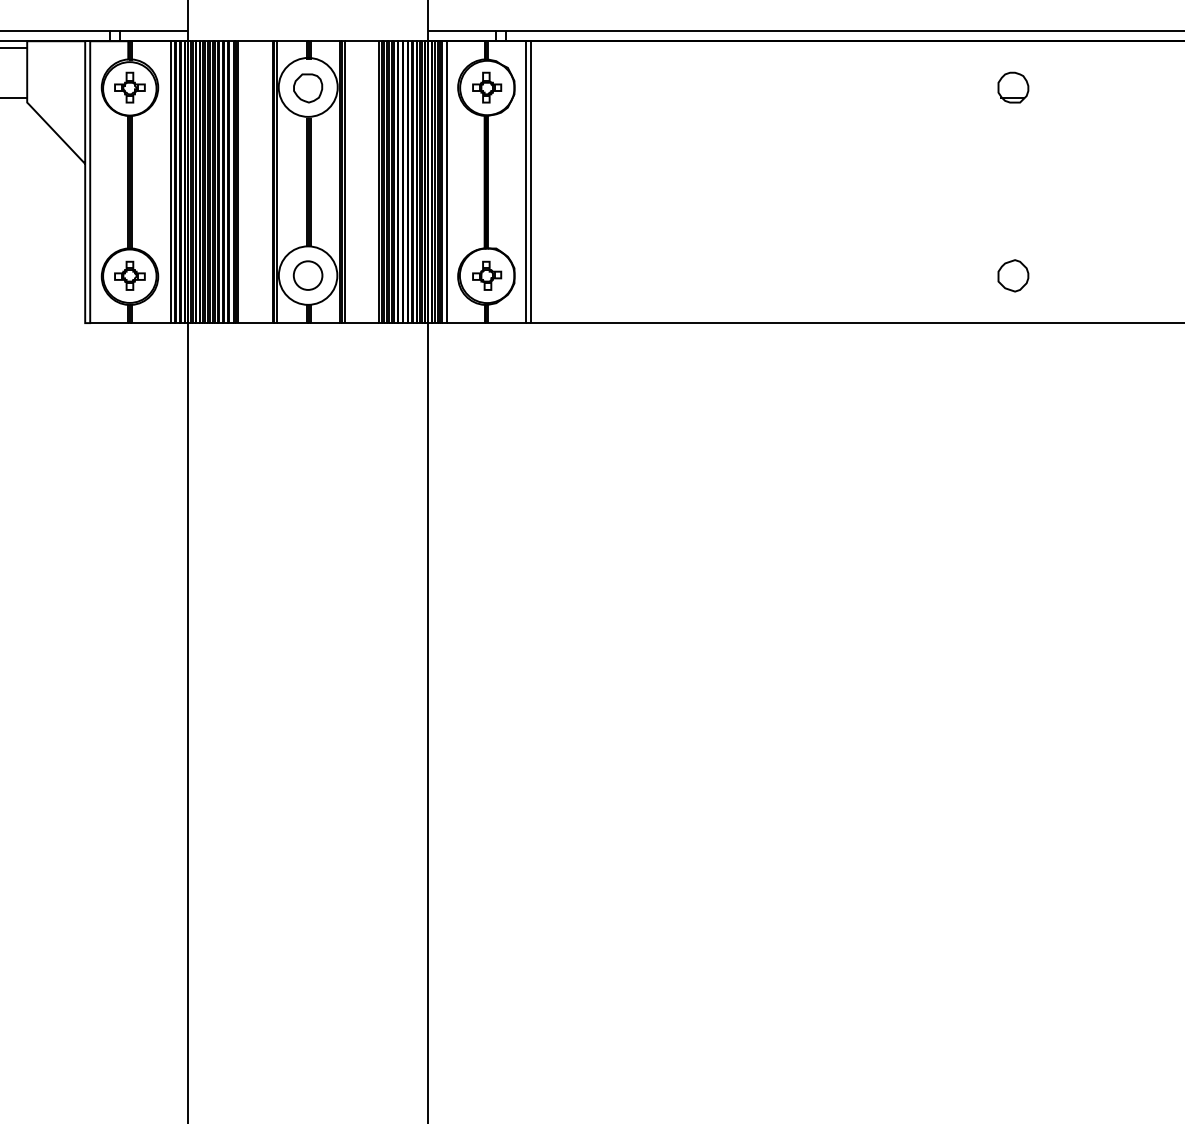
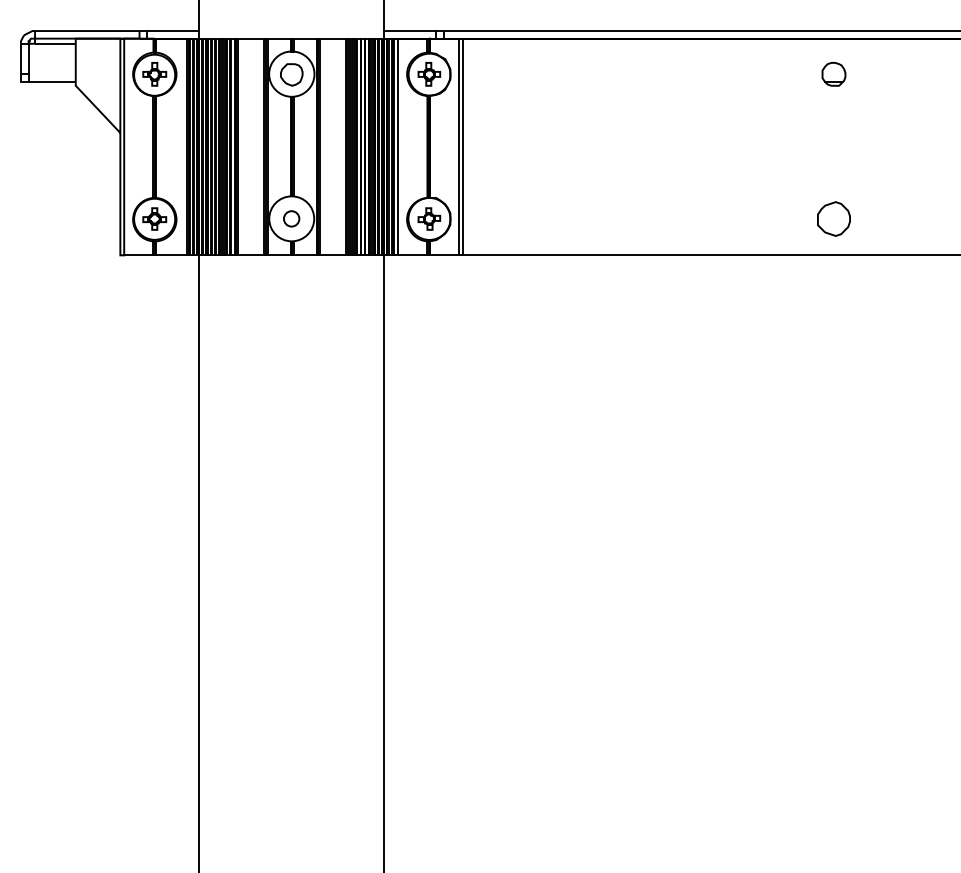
circle: (307, 275) -> (291, 218), size x0.7
part: (1012, 275) -> (833, 218), size x1.4

